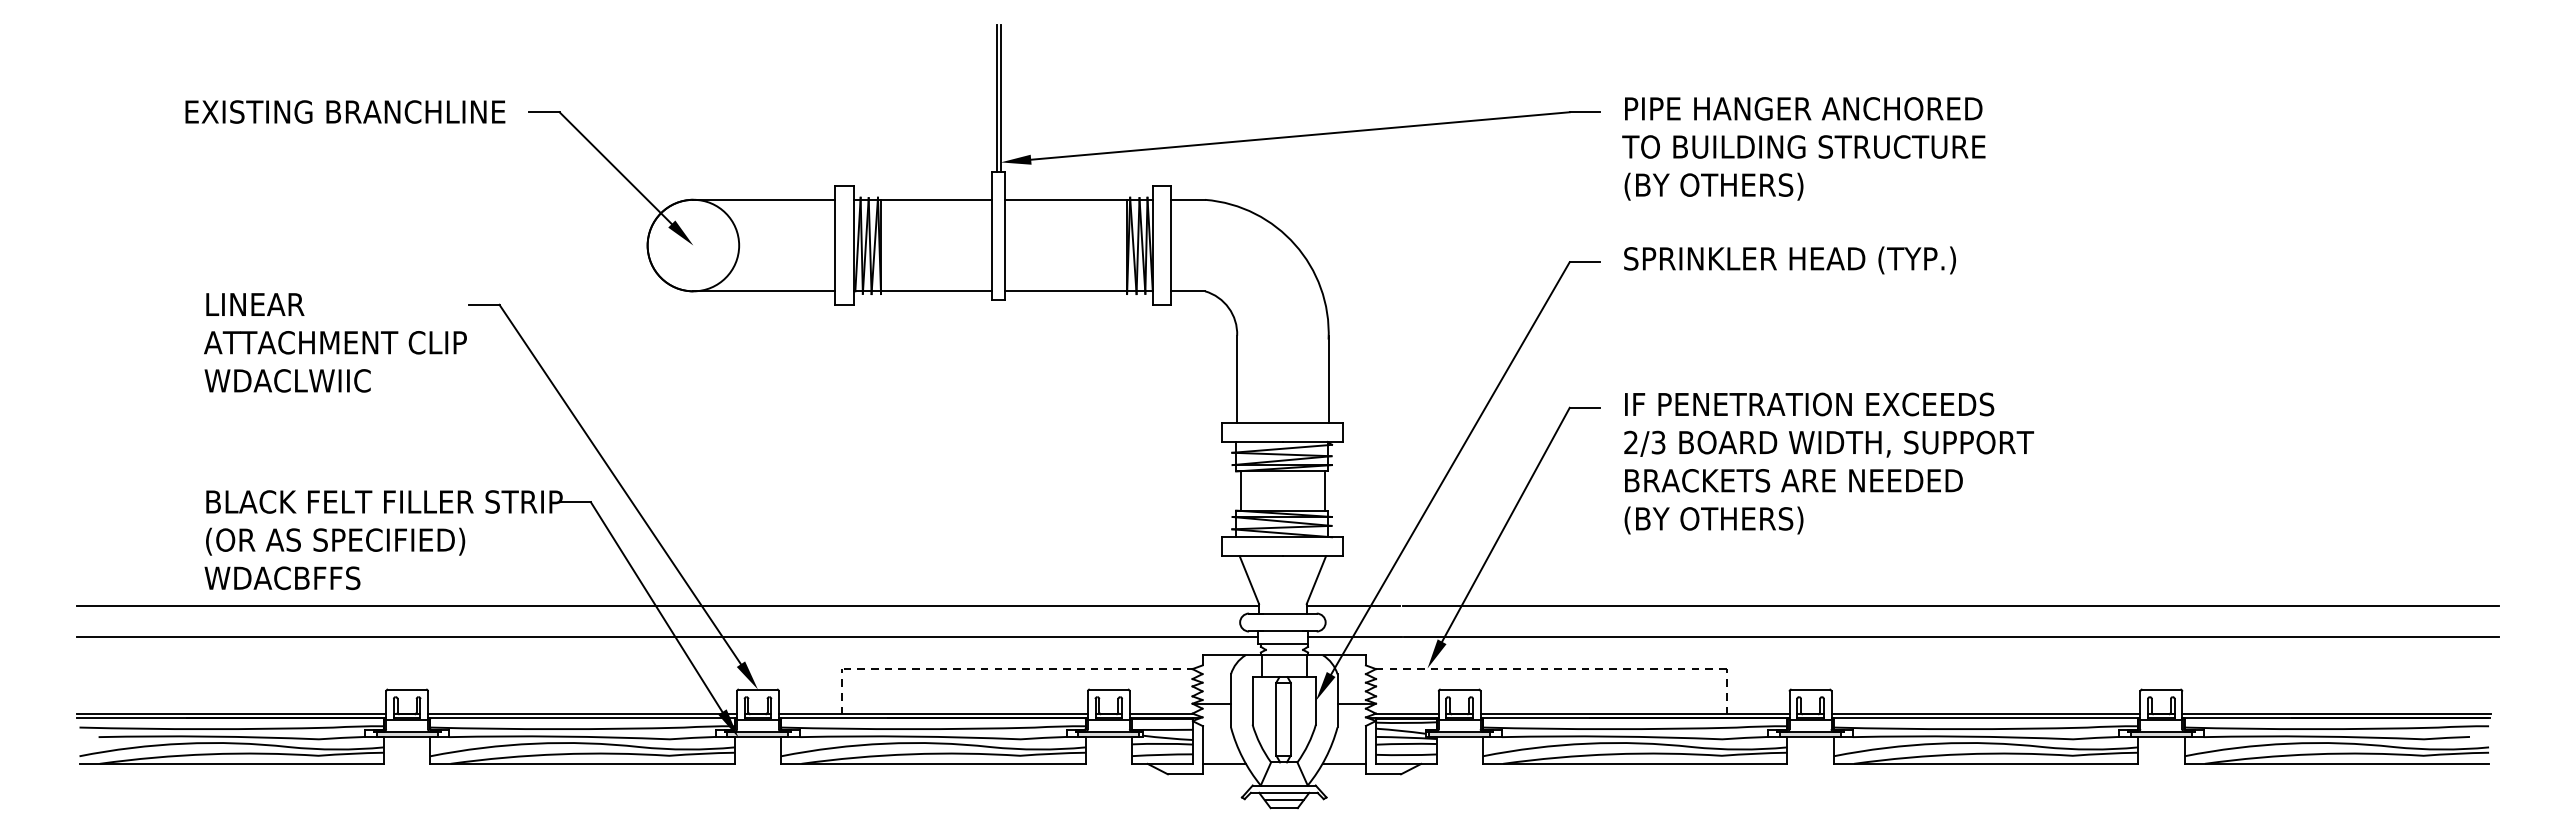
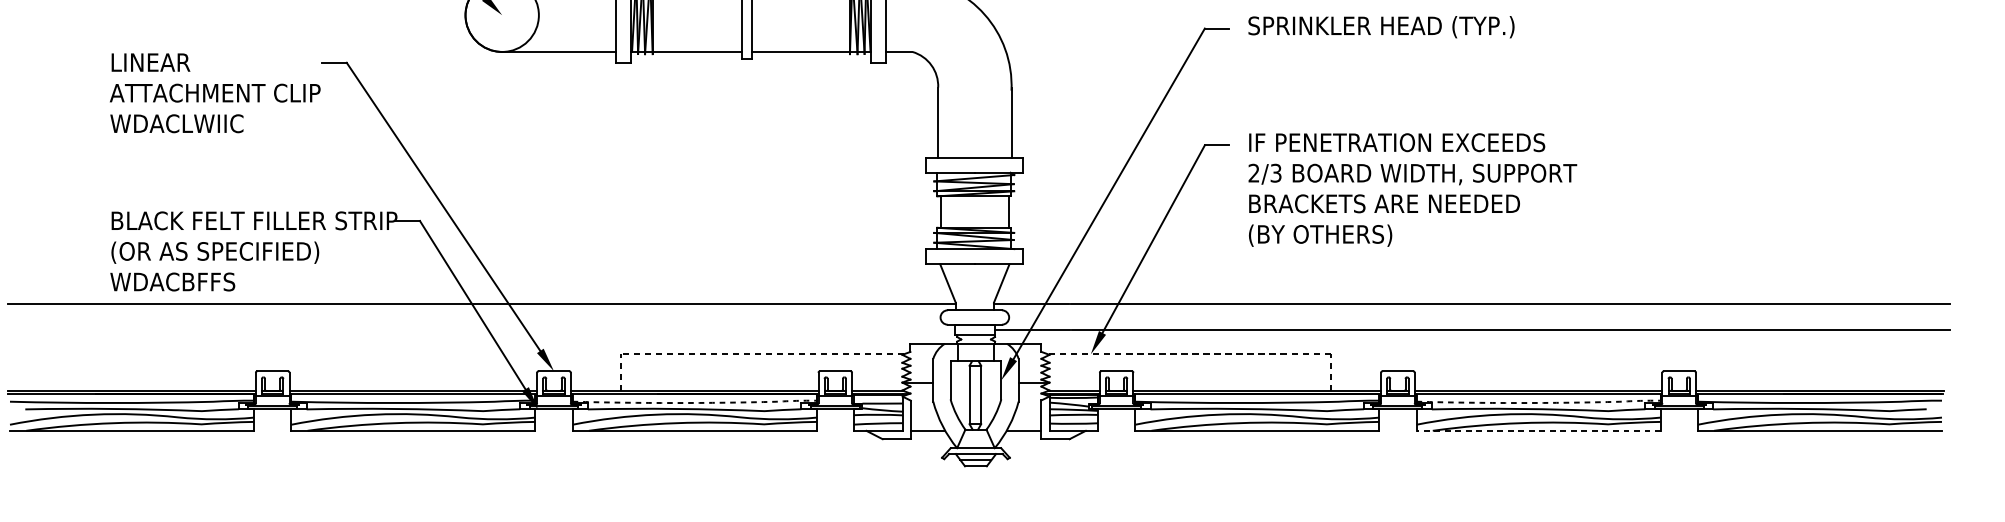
line: (667, 637) -> (481, 329), removed
line: (935, 729) -> (696, 403), solid -> dashed
line: (1988, 729) -> (1540, 403), solid -> dashed
line: (1985, 763) -> (1538, 430), solid -> dashed

